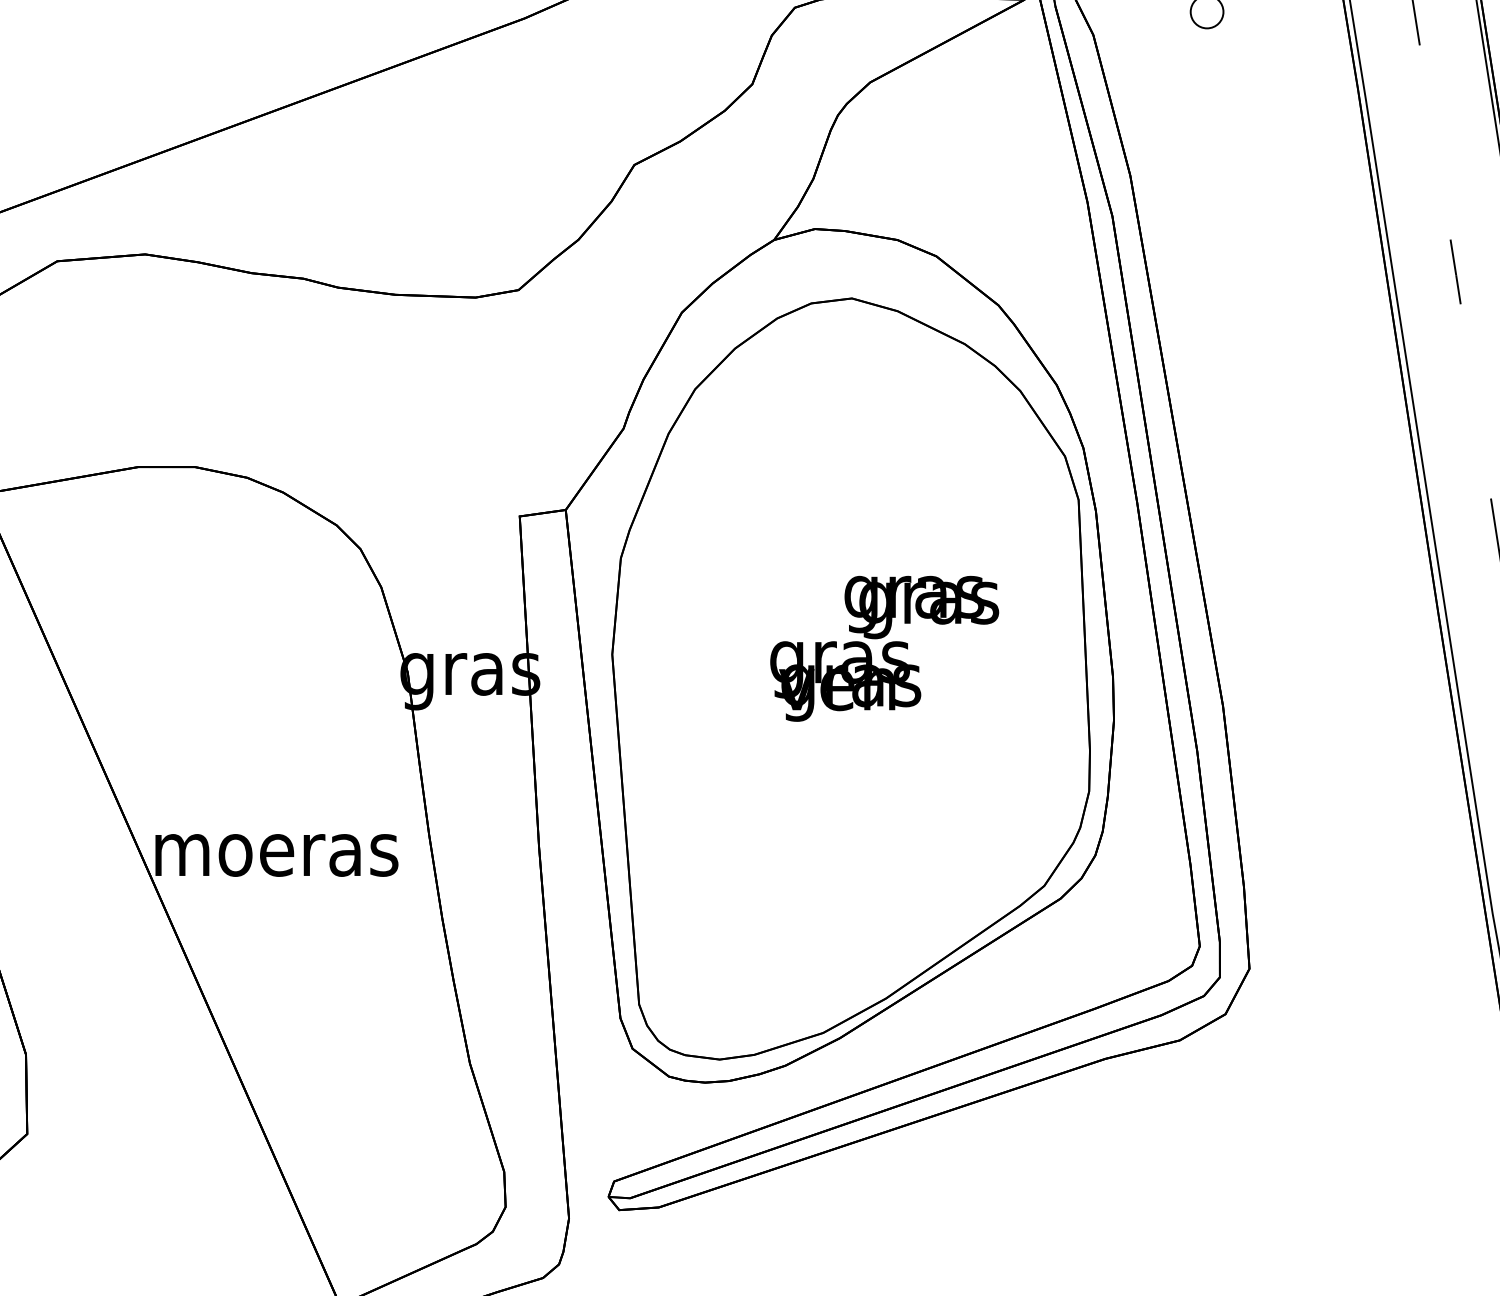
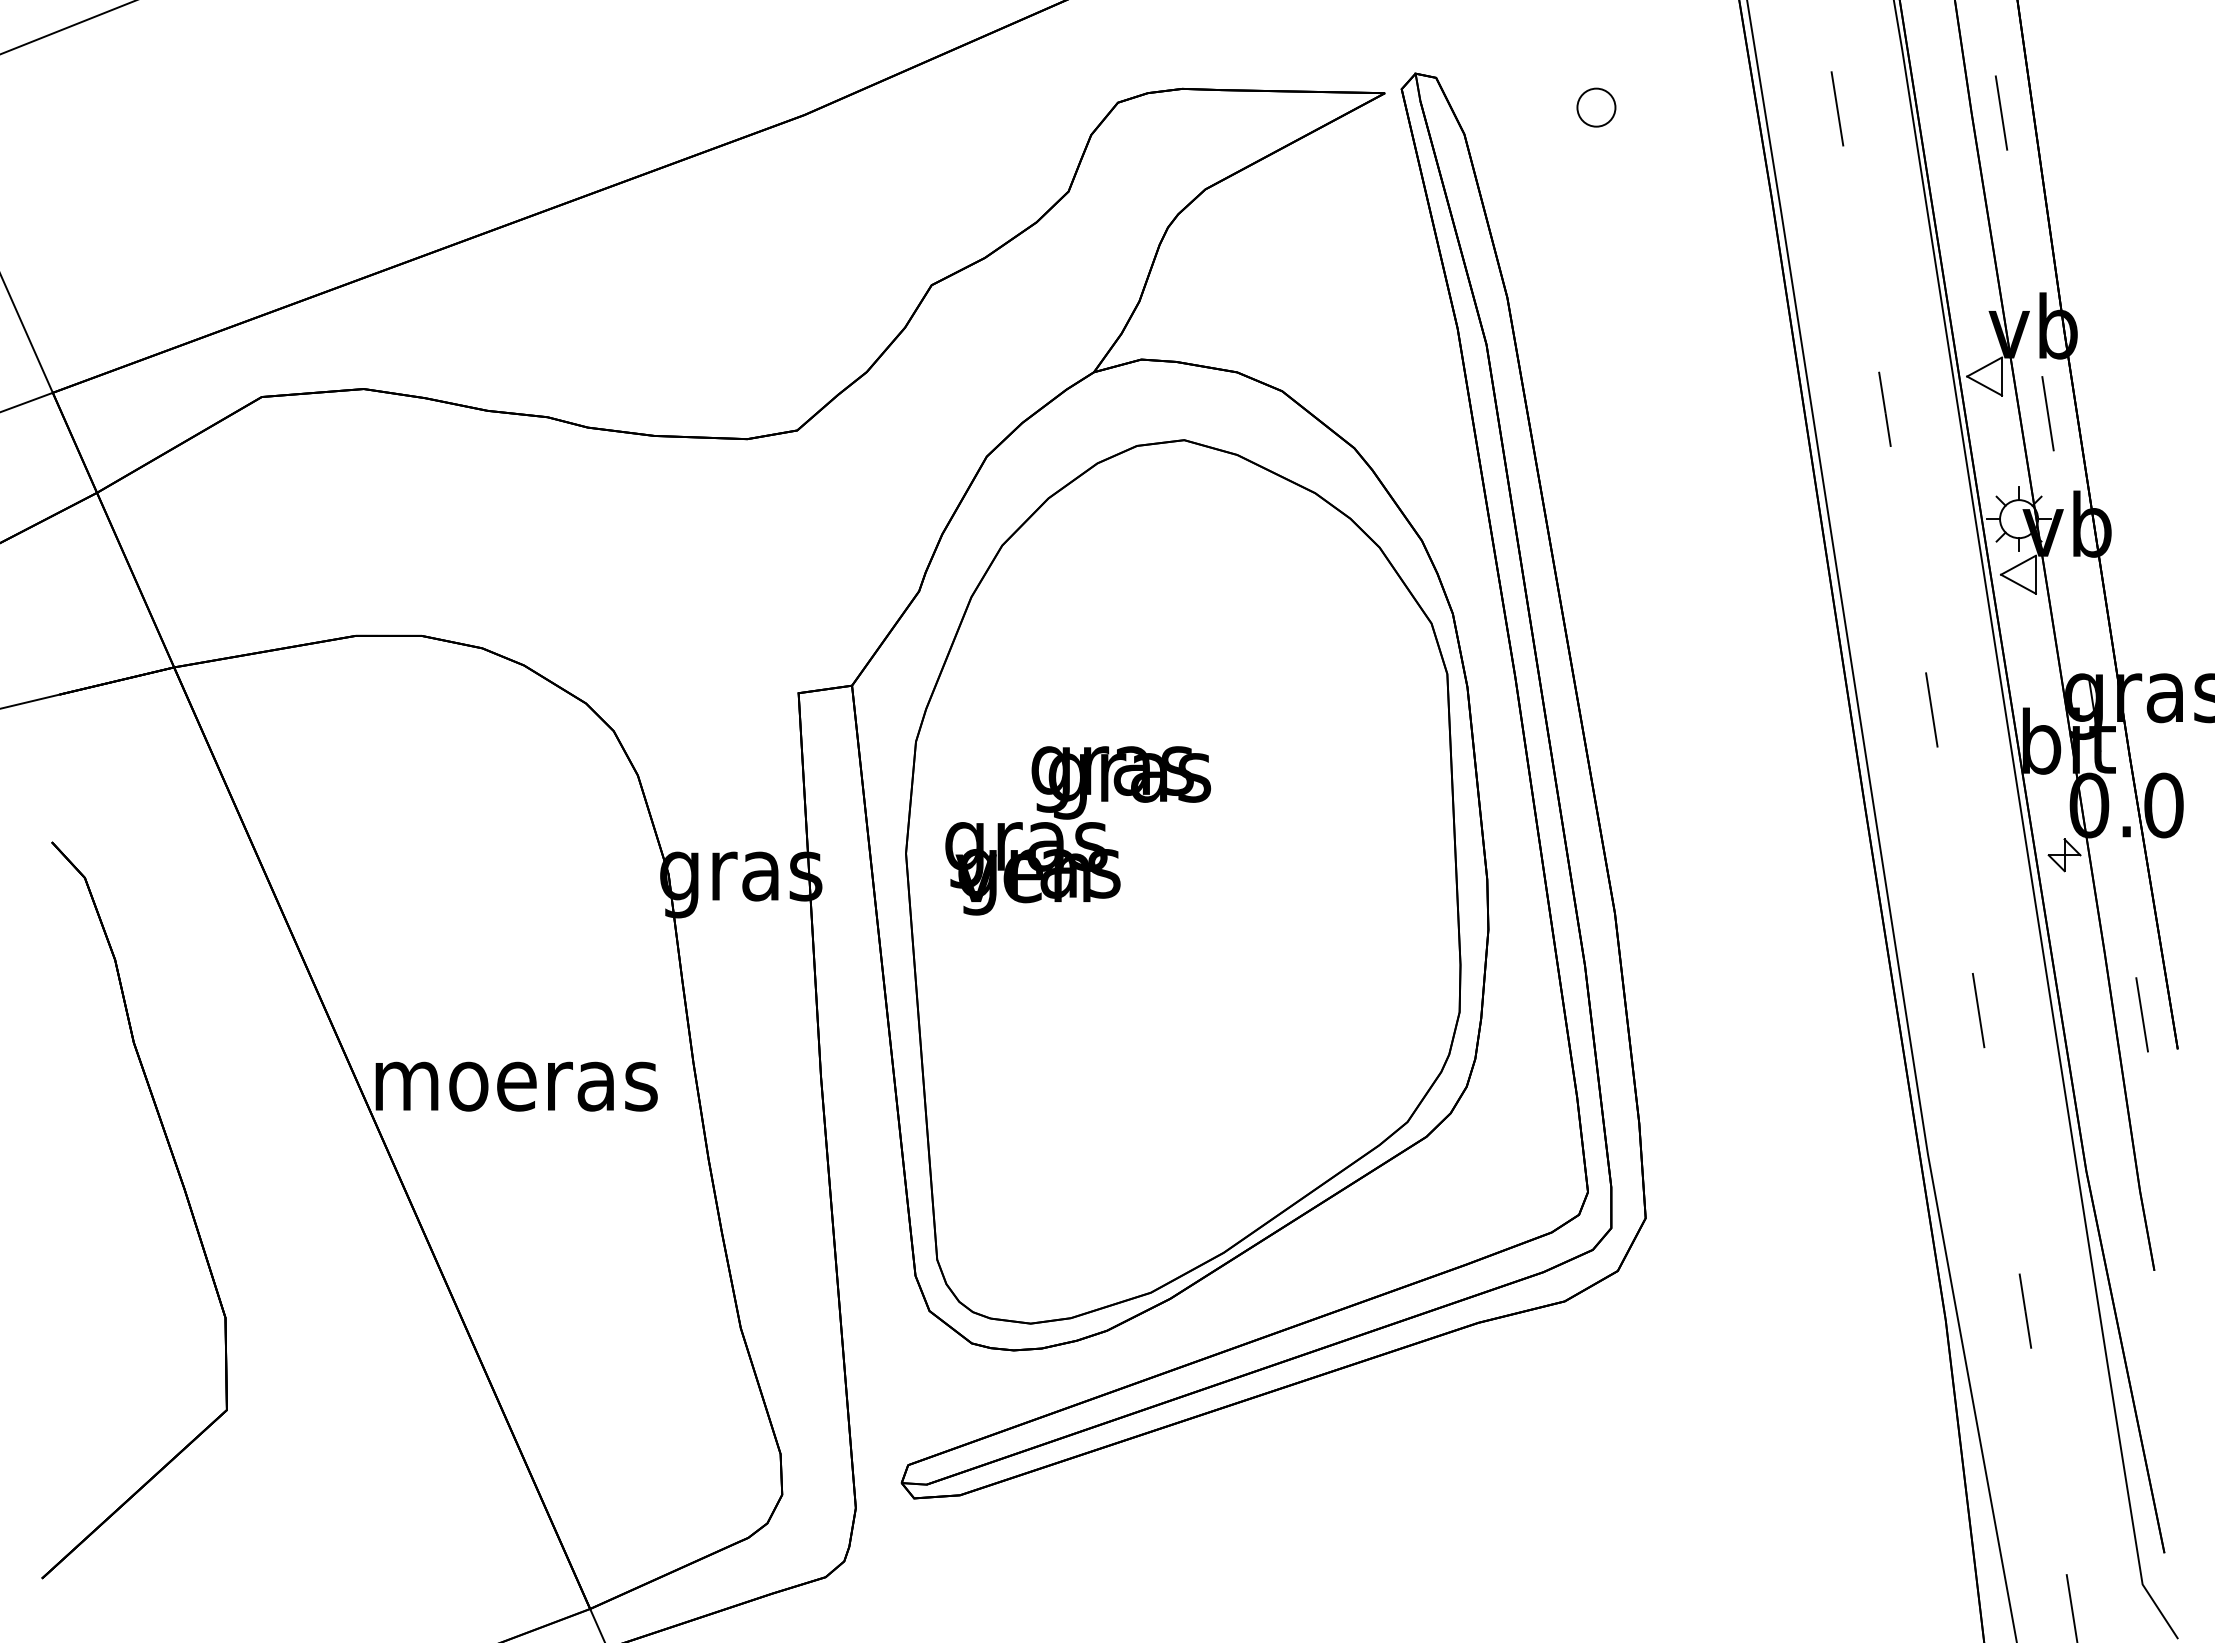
text: (884, 648) -> (1078, 830), moved

